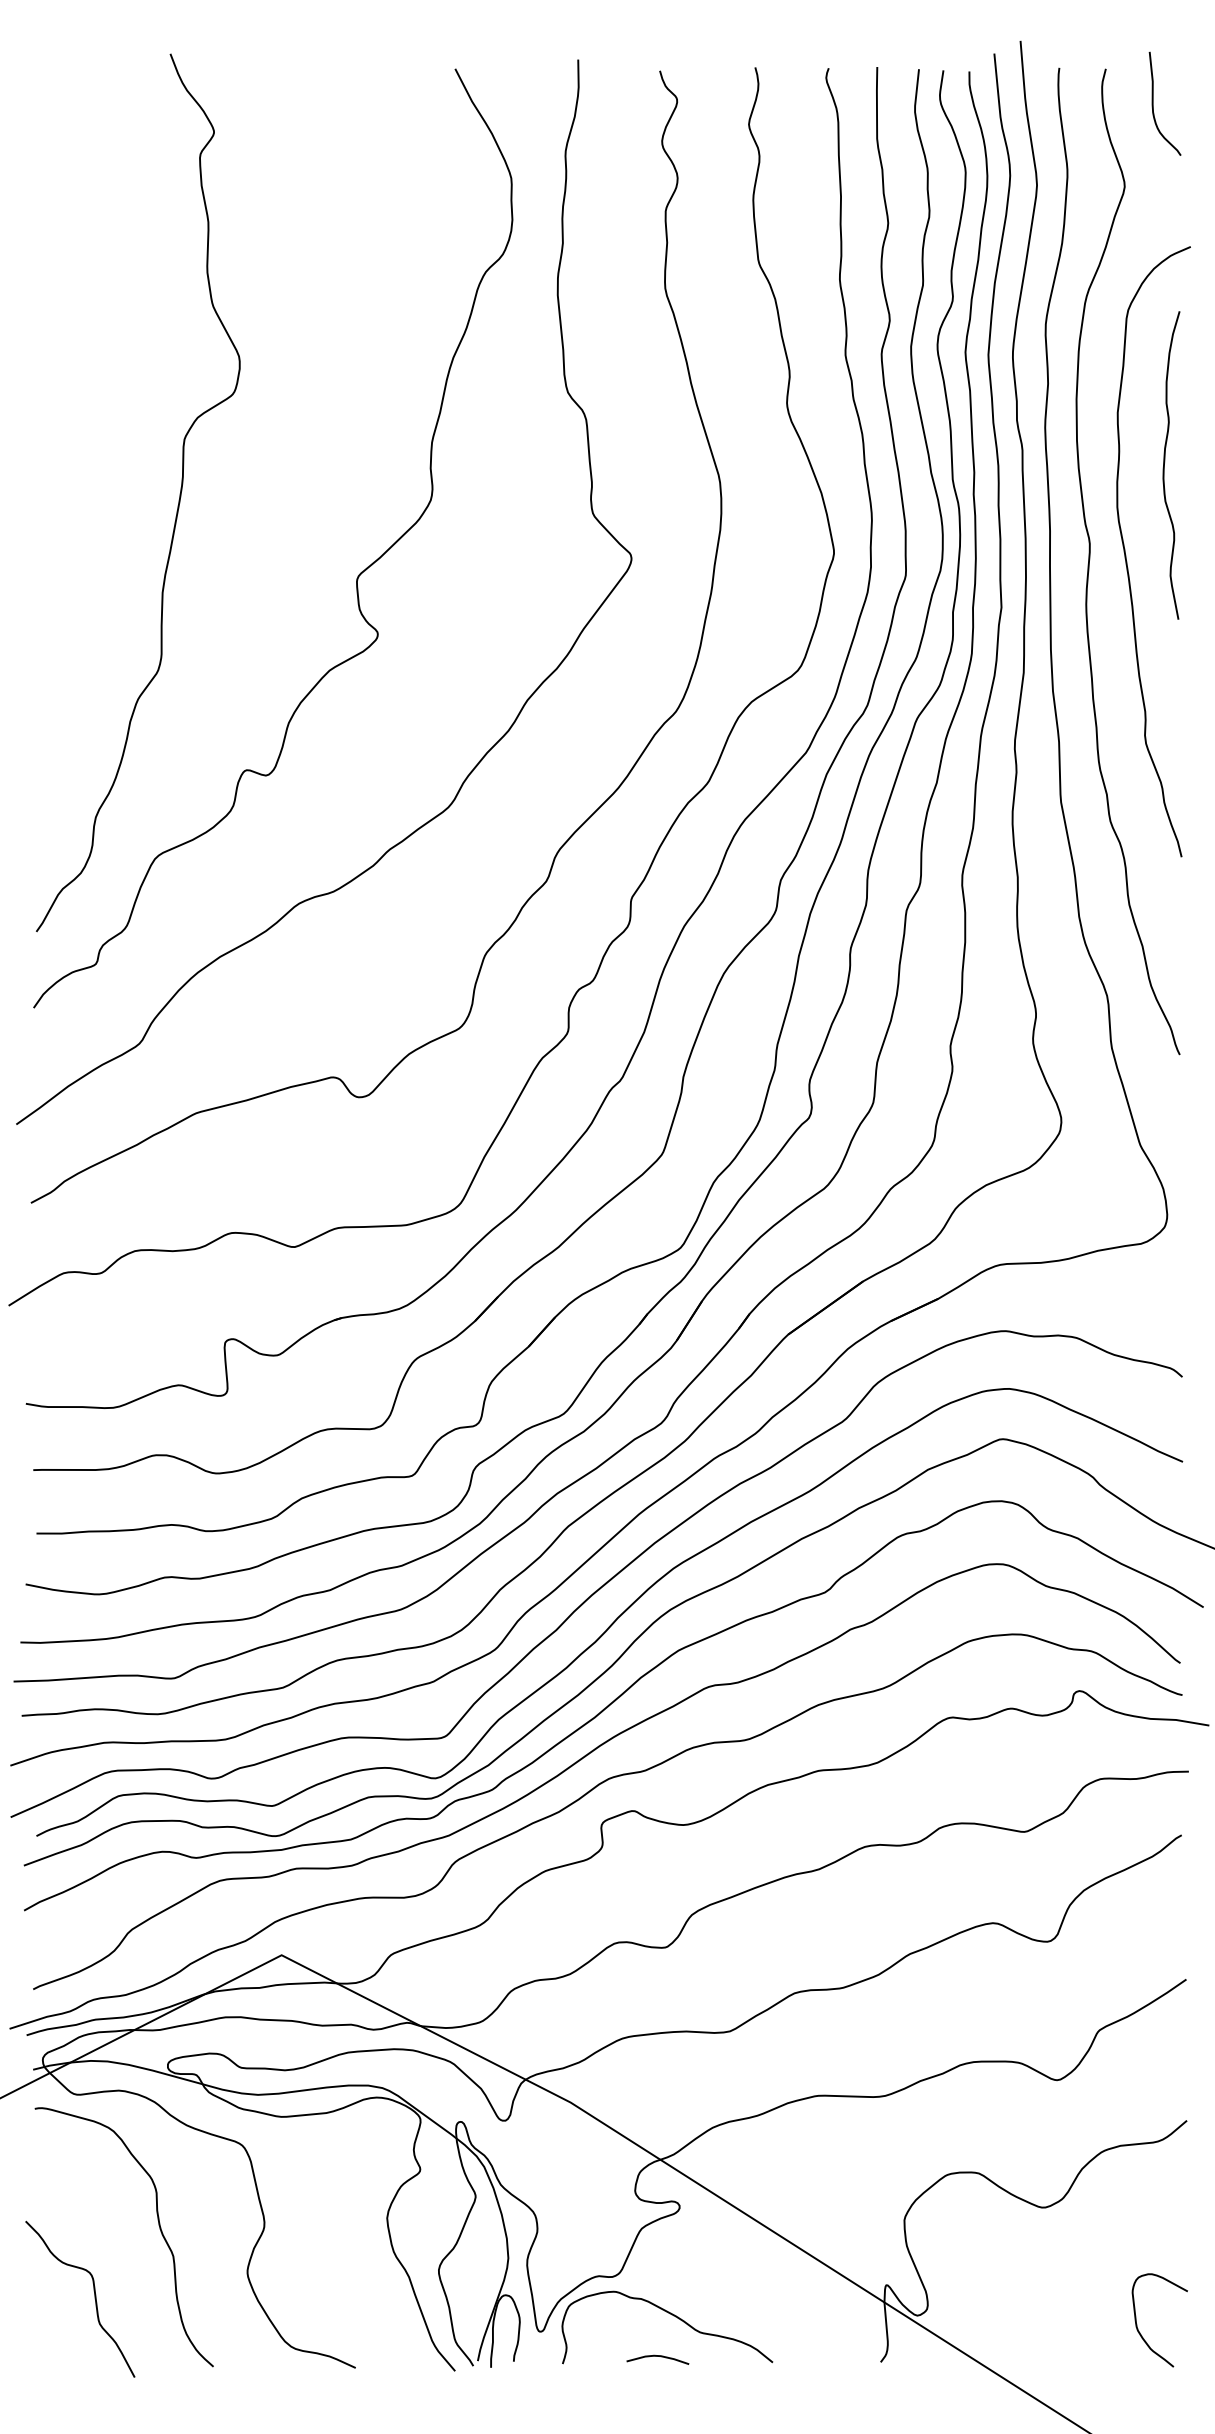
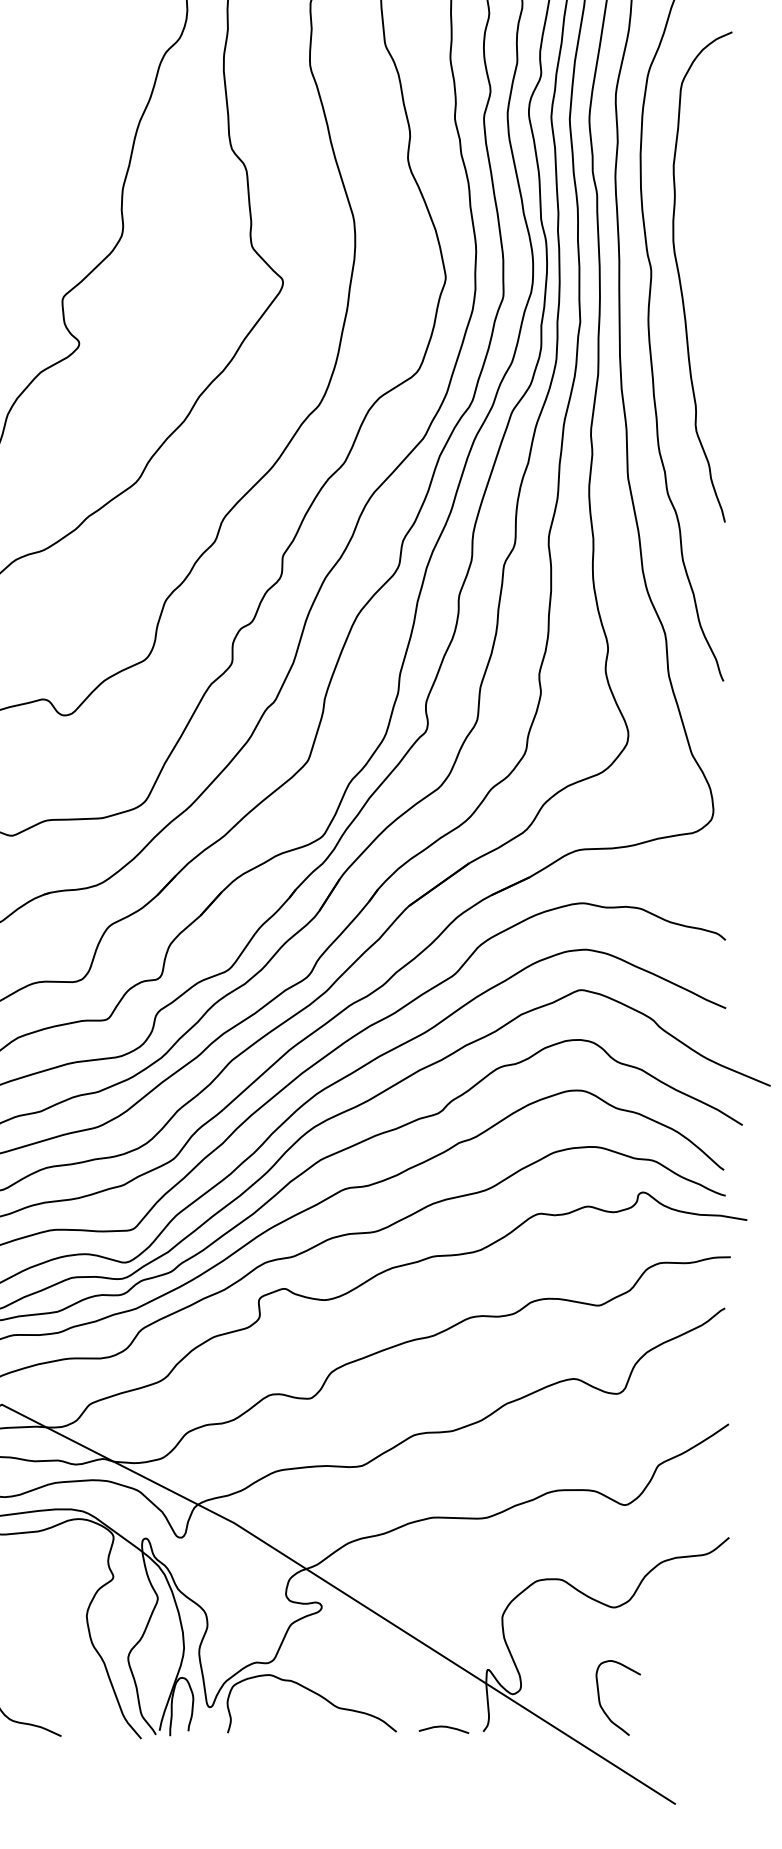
curve: (1165, 462) -> (712, 205), removed
curve: (1137, 2324) -> (600, 1701), moved
curve: (657, 2356) -> (443, 1727), moved

